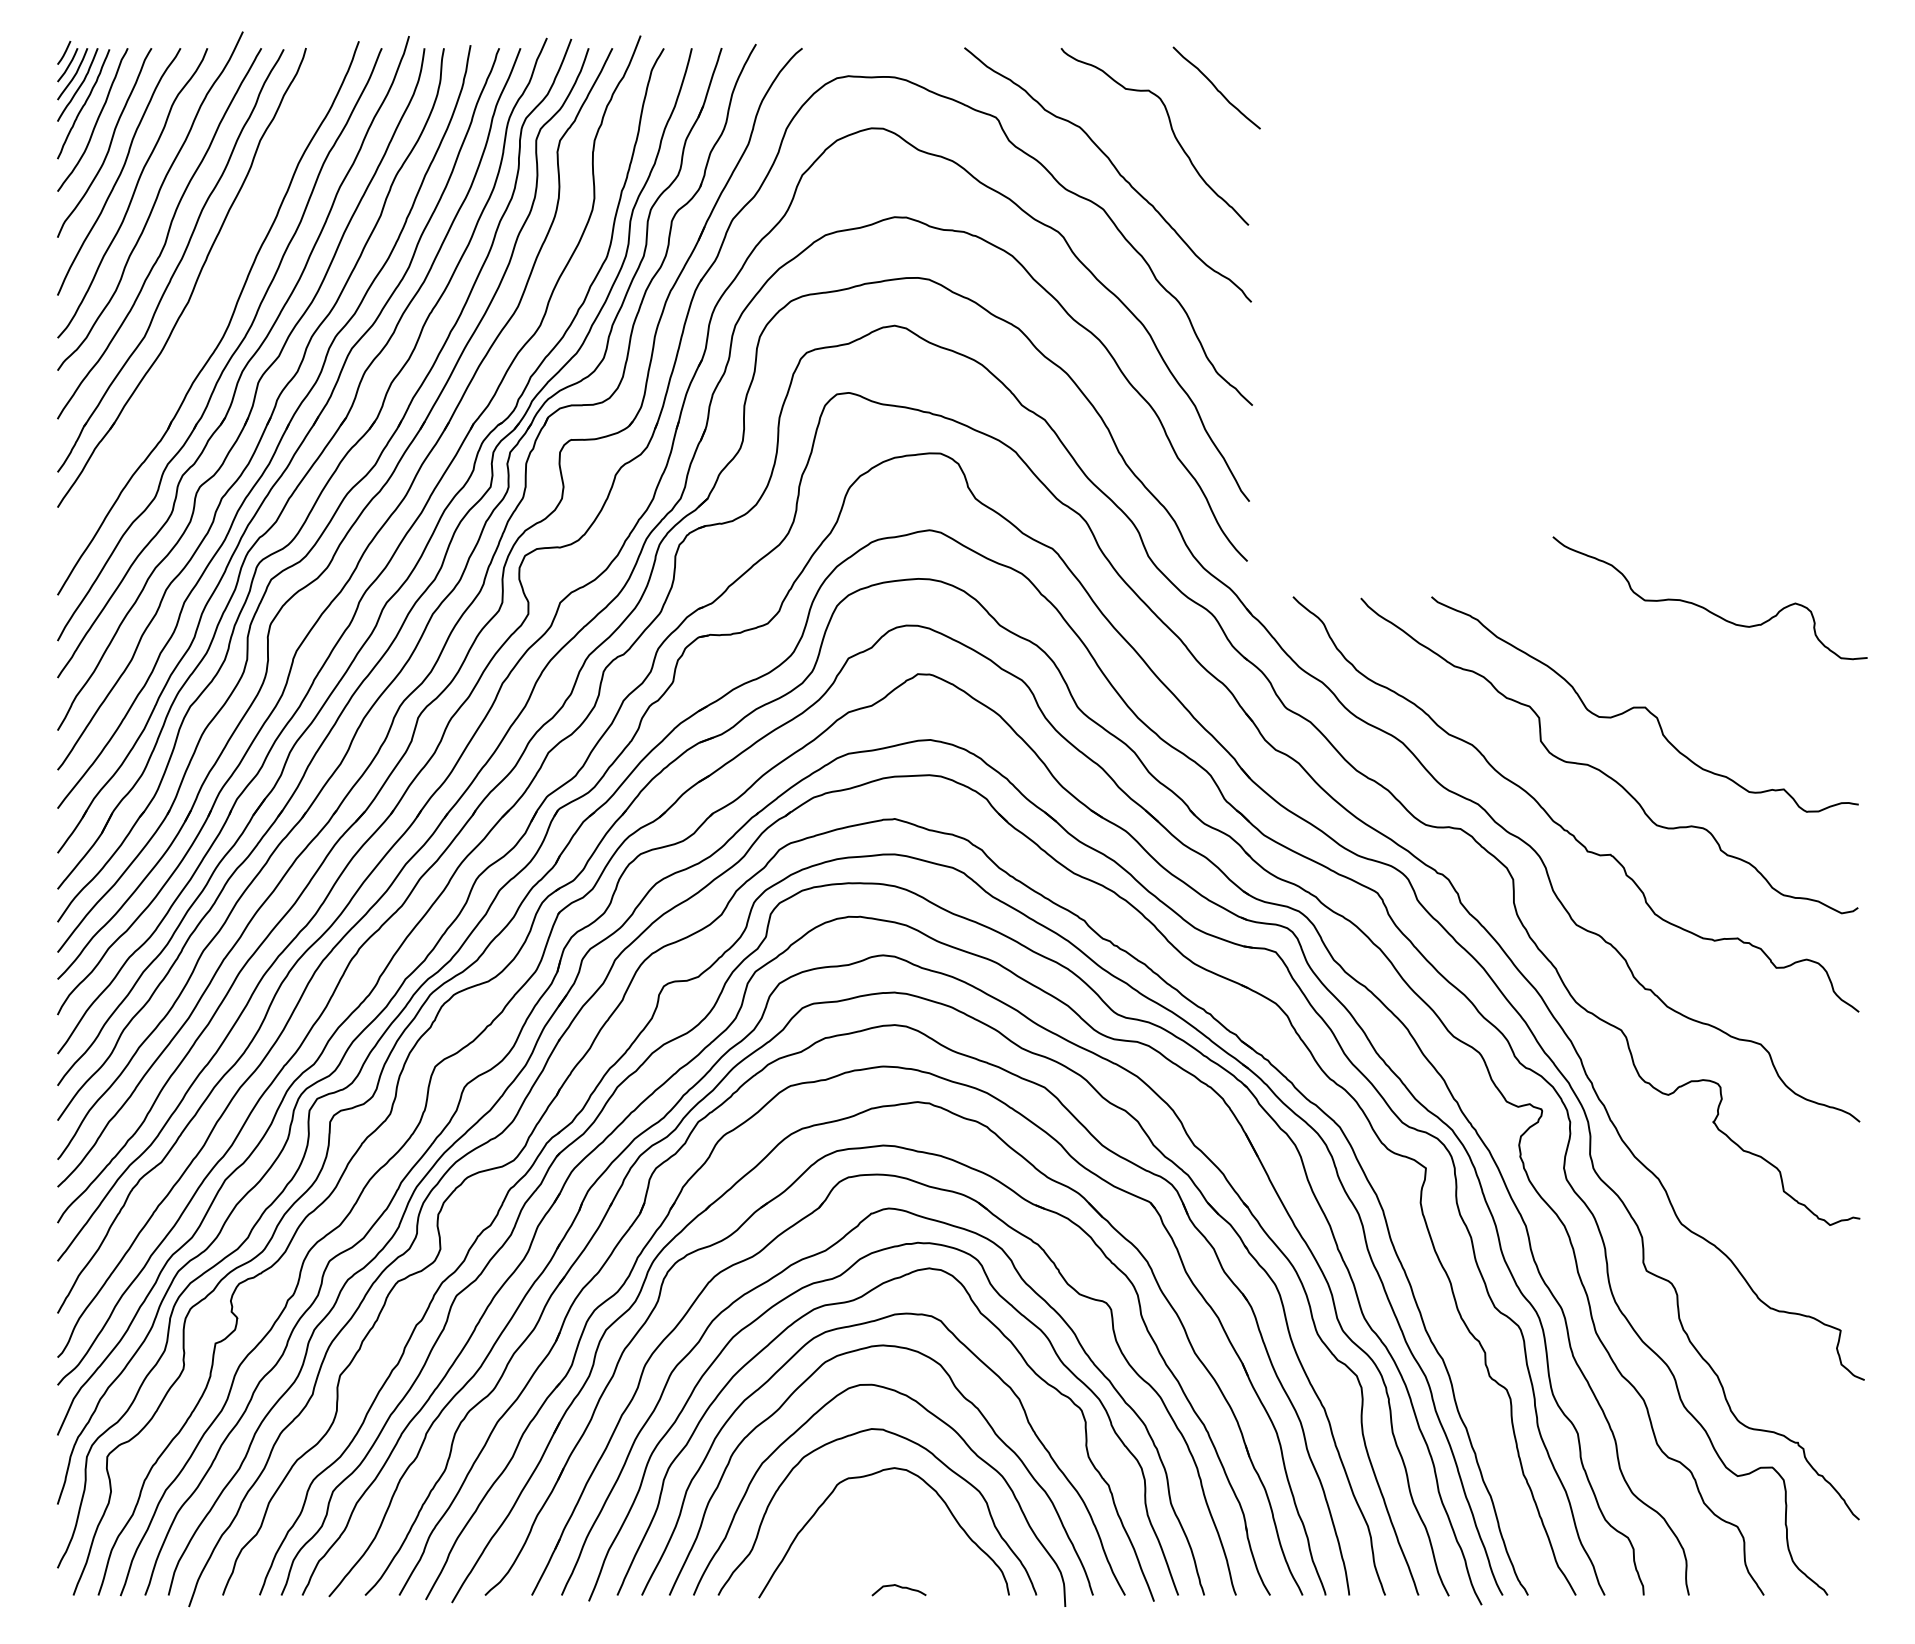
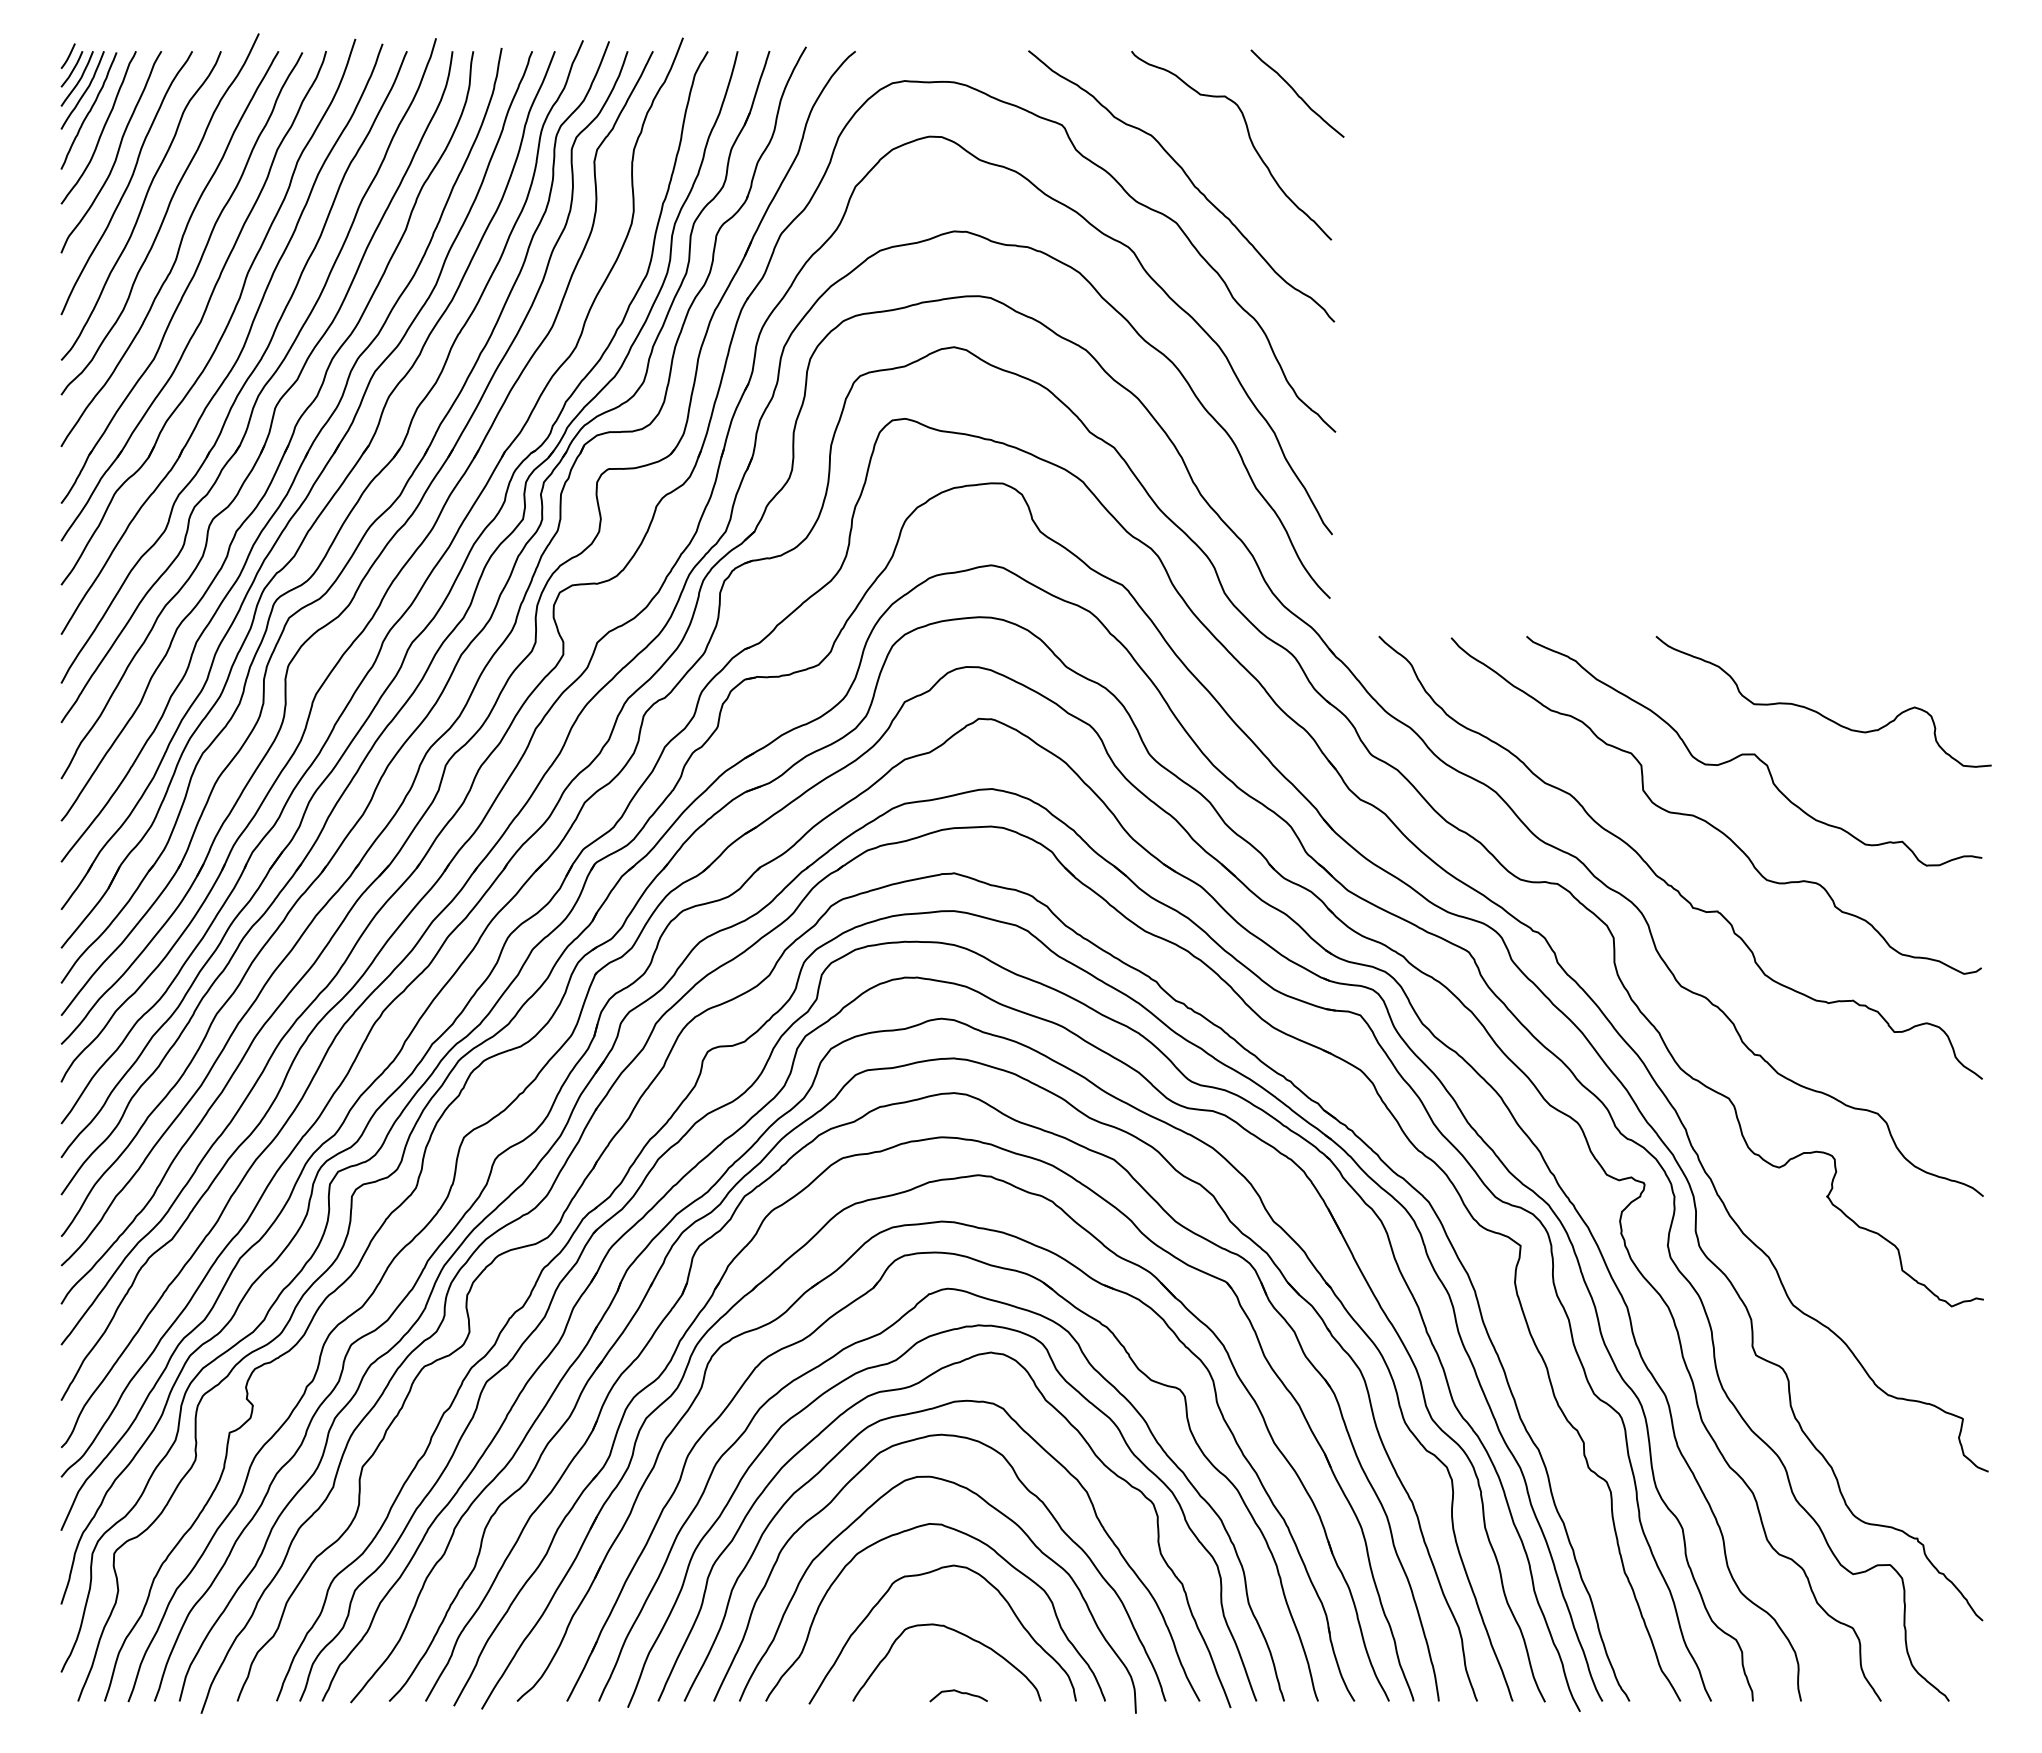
part: (214, 300) -> (228, 320), added
curve: (1704, 607) -> (1817, 711), moved
curve: (900, 1532) -> (960, 1634), added

